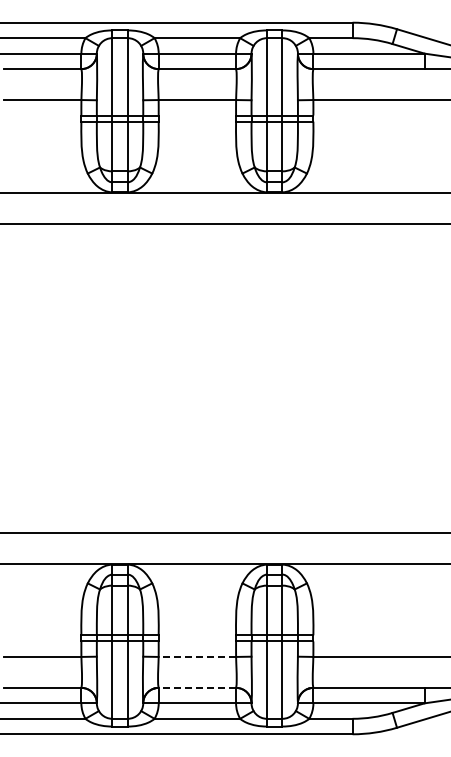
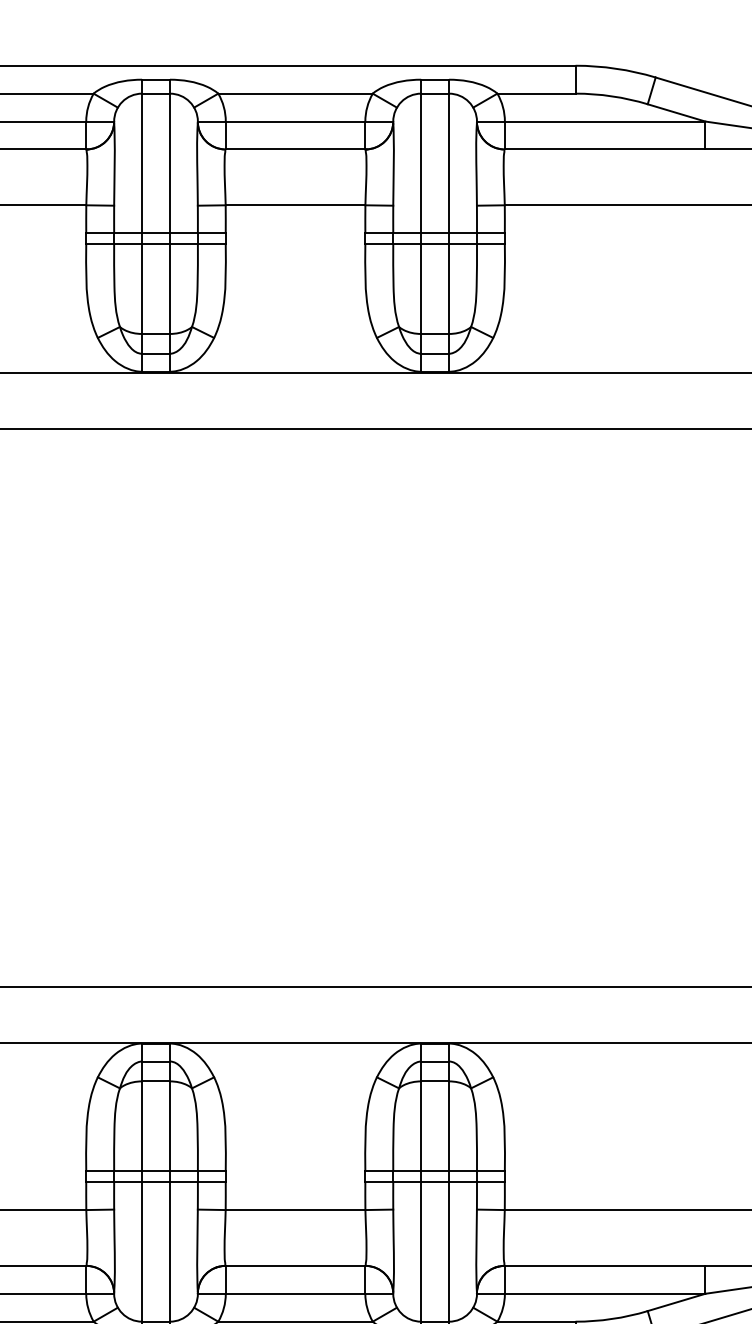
line: (197, 656) -> (295, 1209), dashed -> solid
line: (197, 687) -> (295, 1265), dashed -> solid

